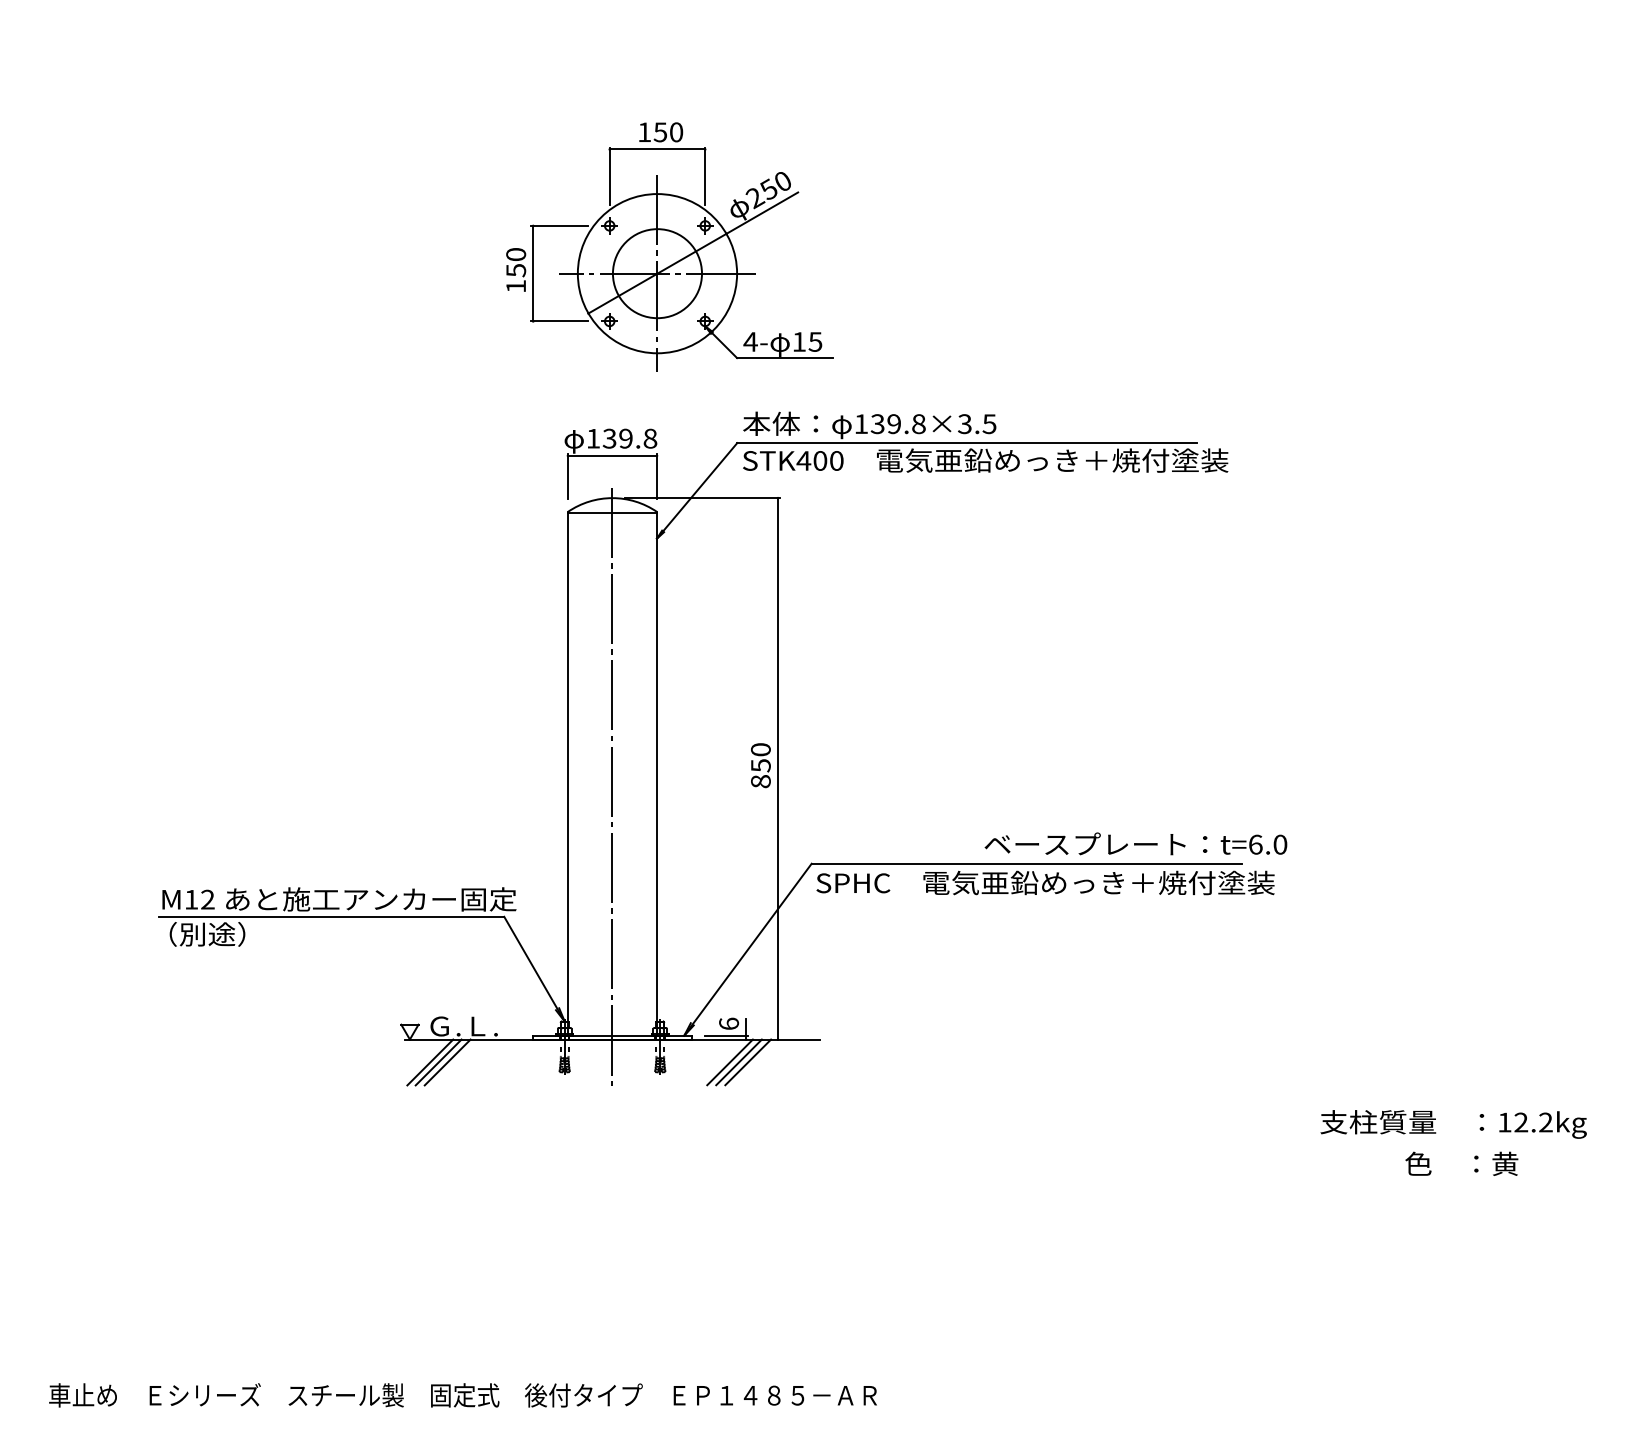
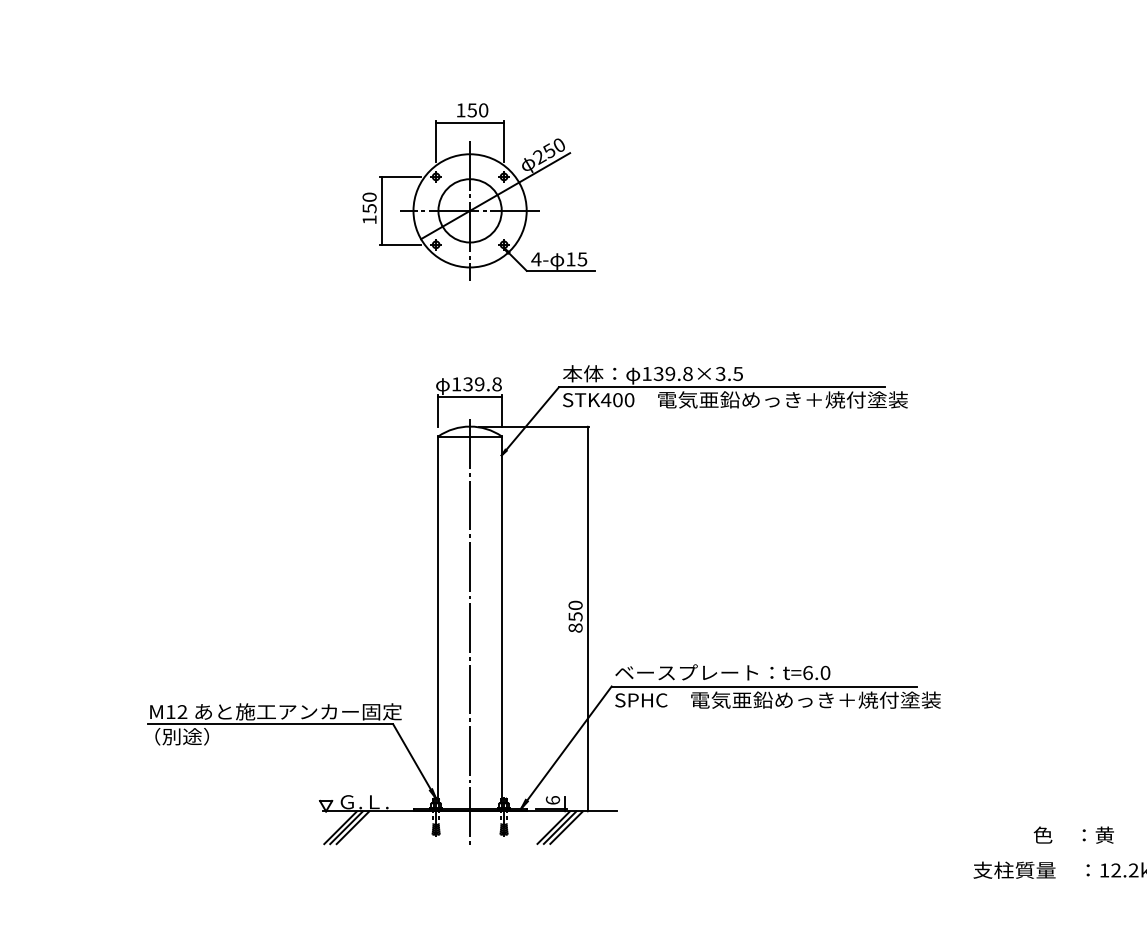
part: (669, 246) -> (478, 191), moved
text: (1135, 843) -> (722, 672), moved
text: (1461, 1163) -> (1073, 834), moved

